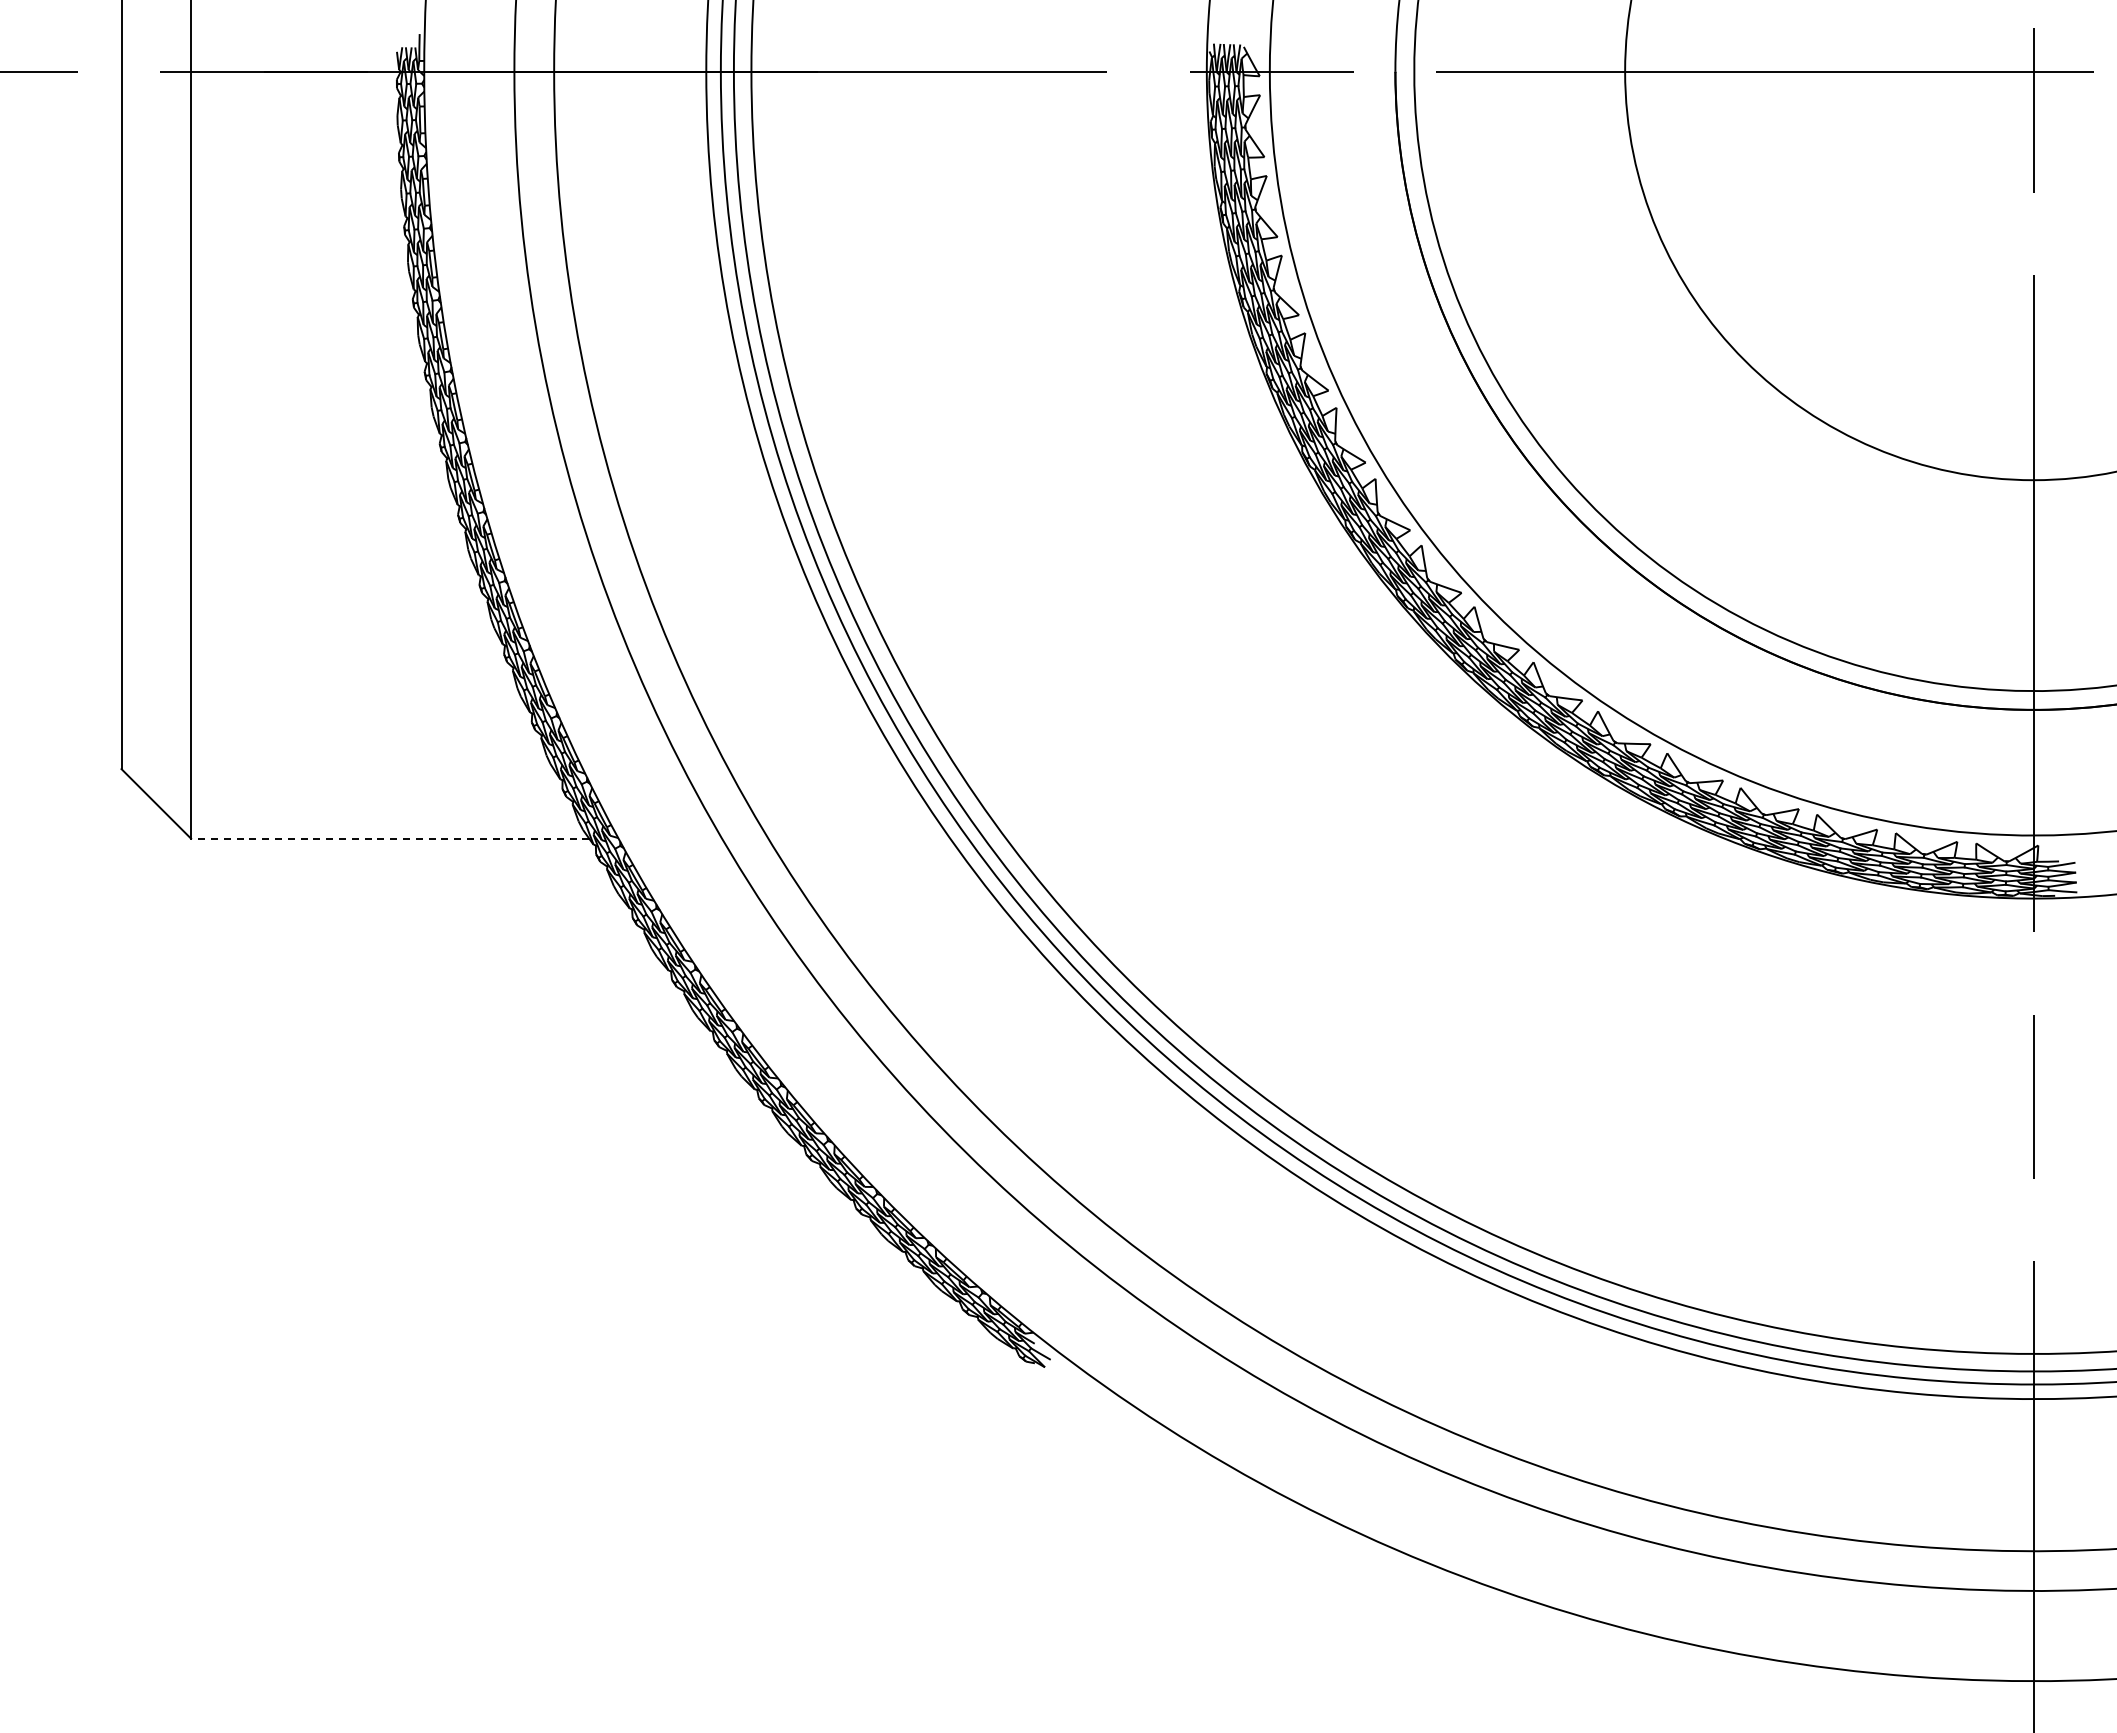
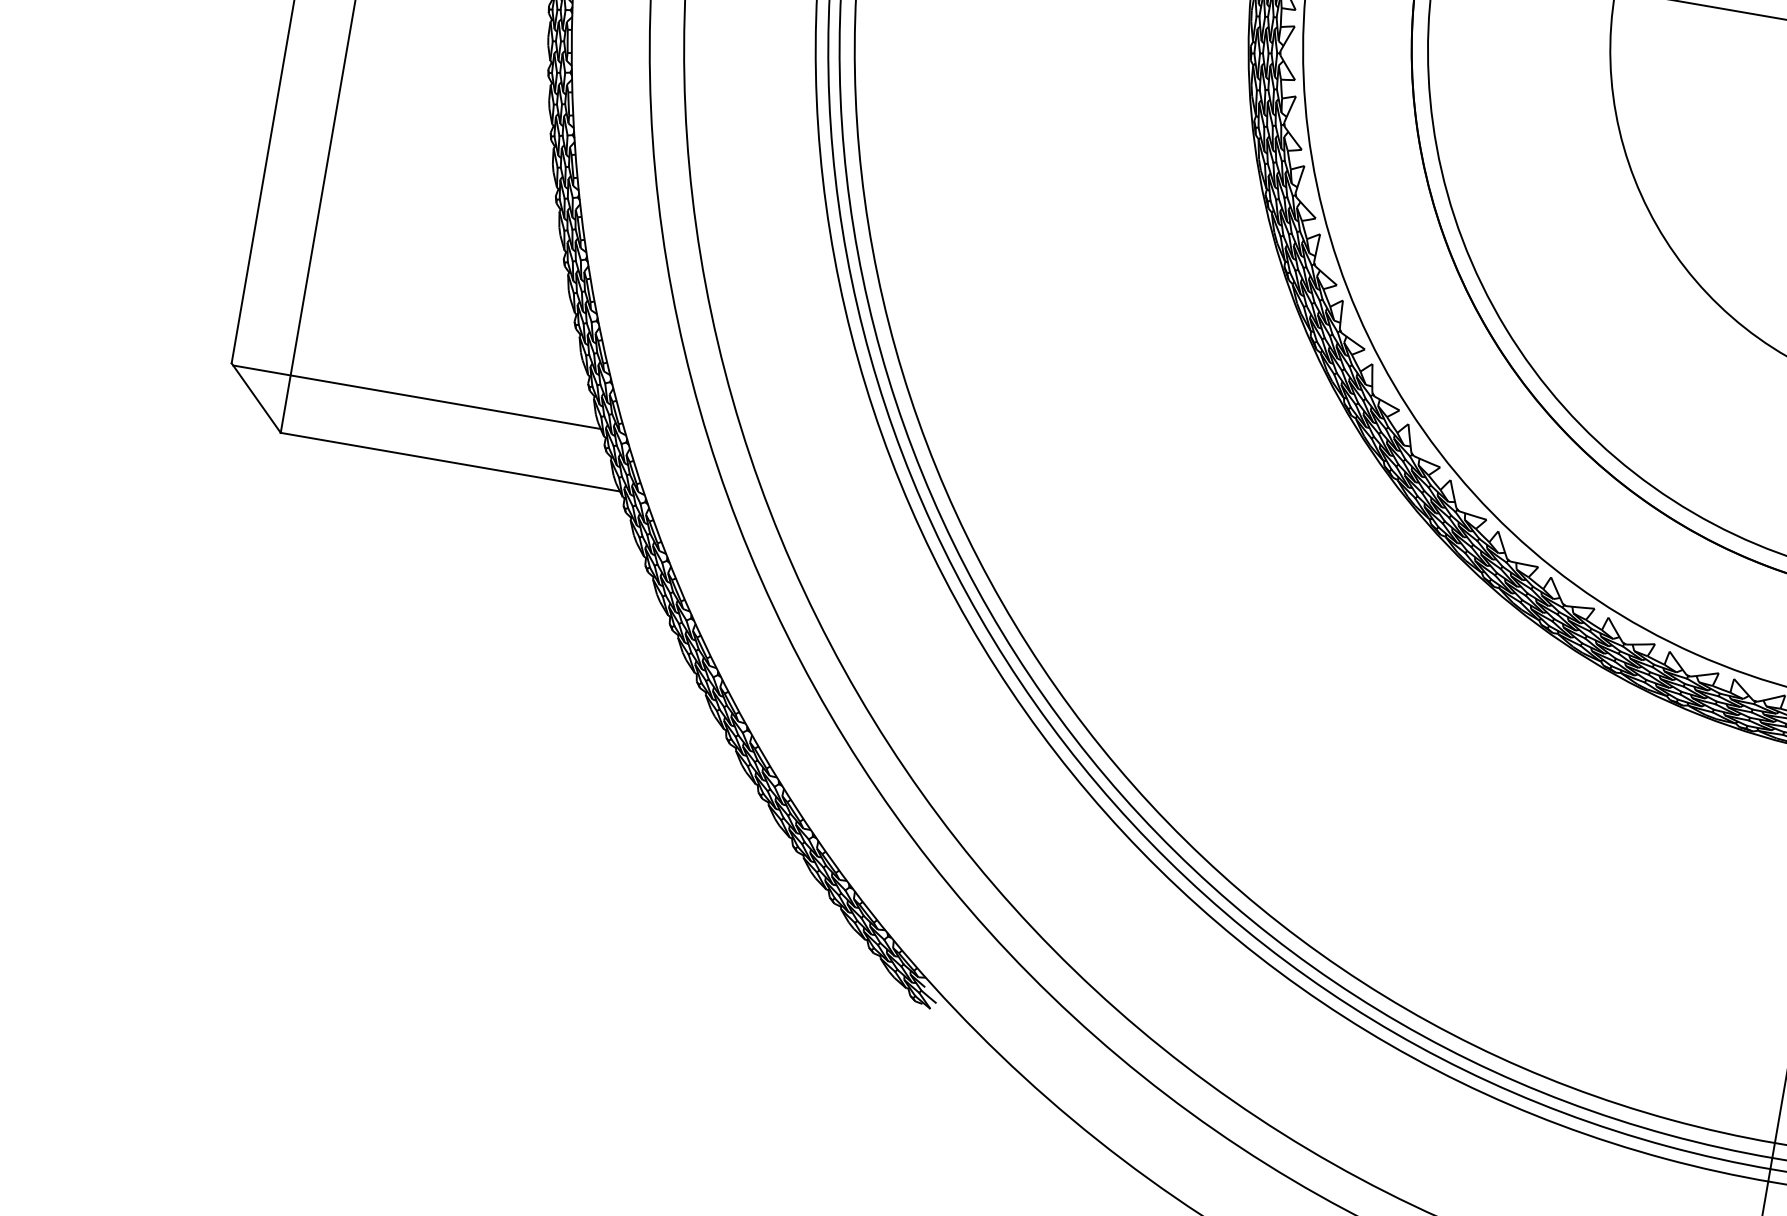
line: (339, 771) -> (417, 397), added
line: (389, 838) -> (449, 461), dashed -> solid

